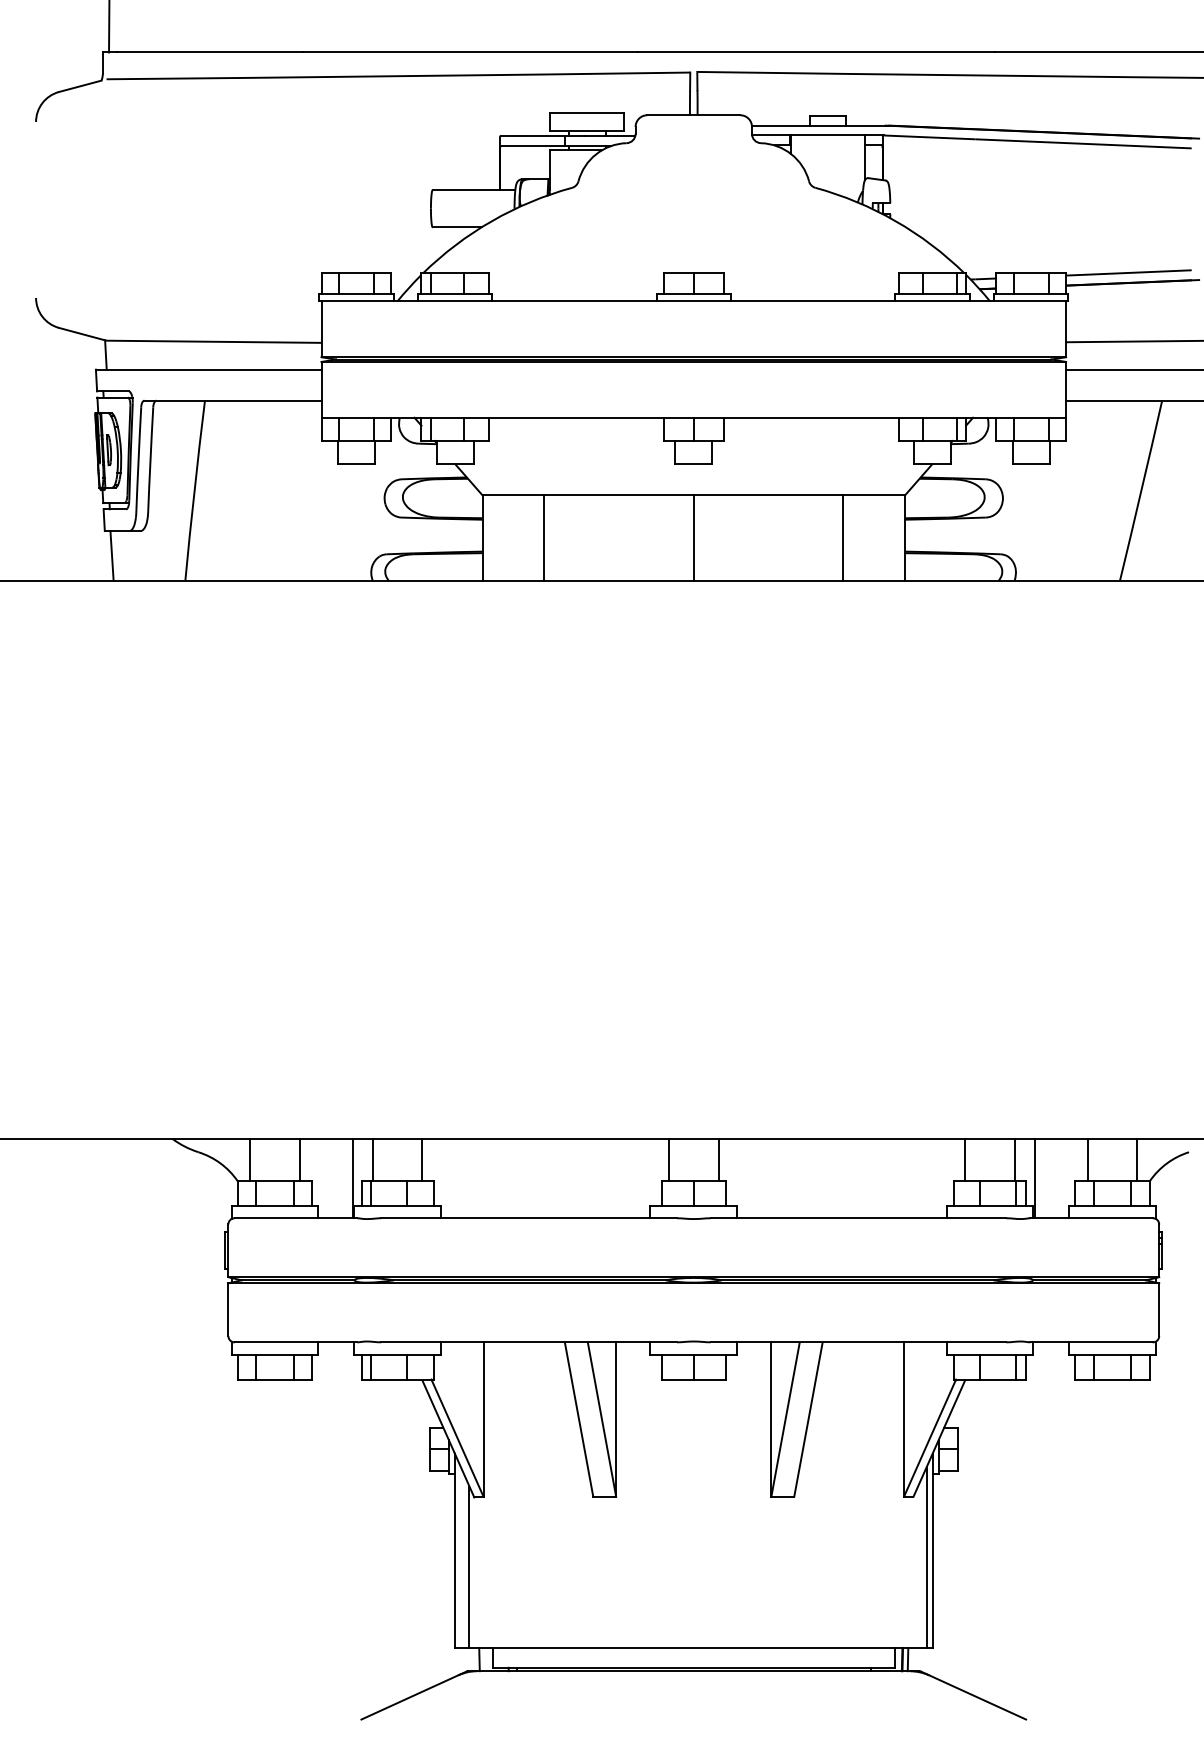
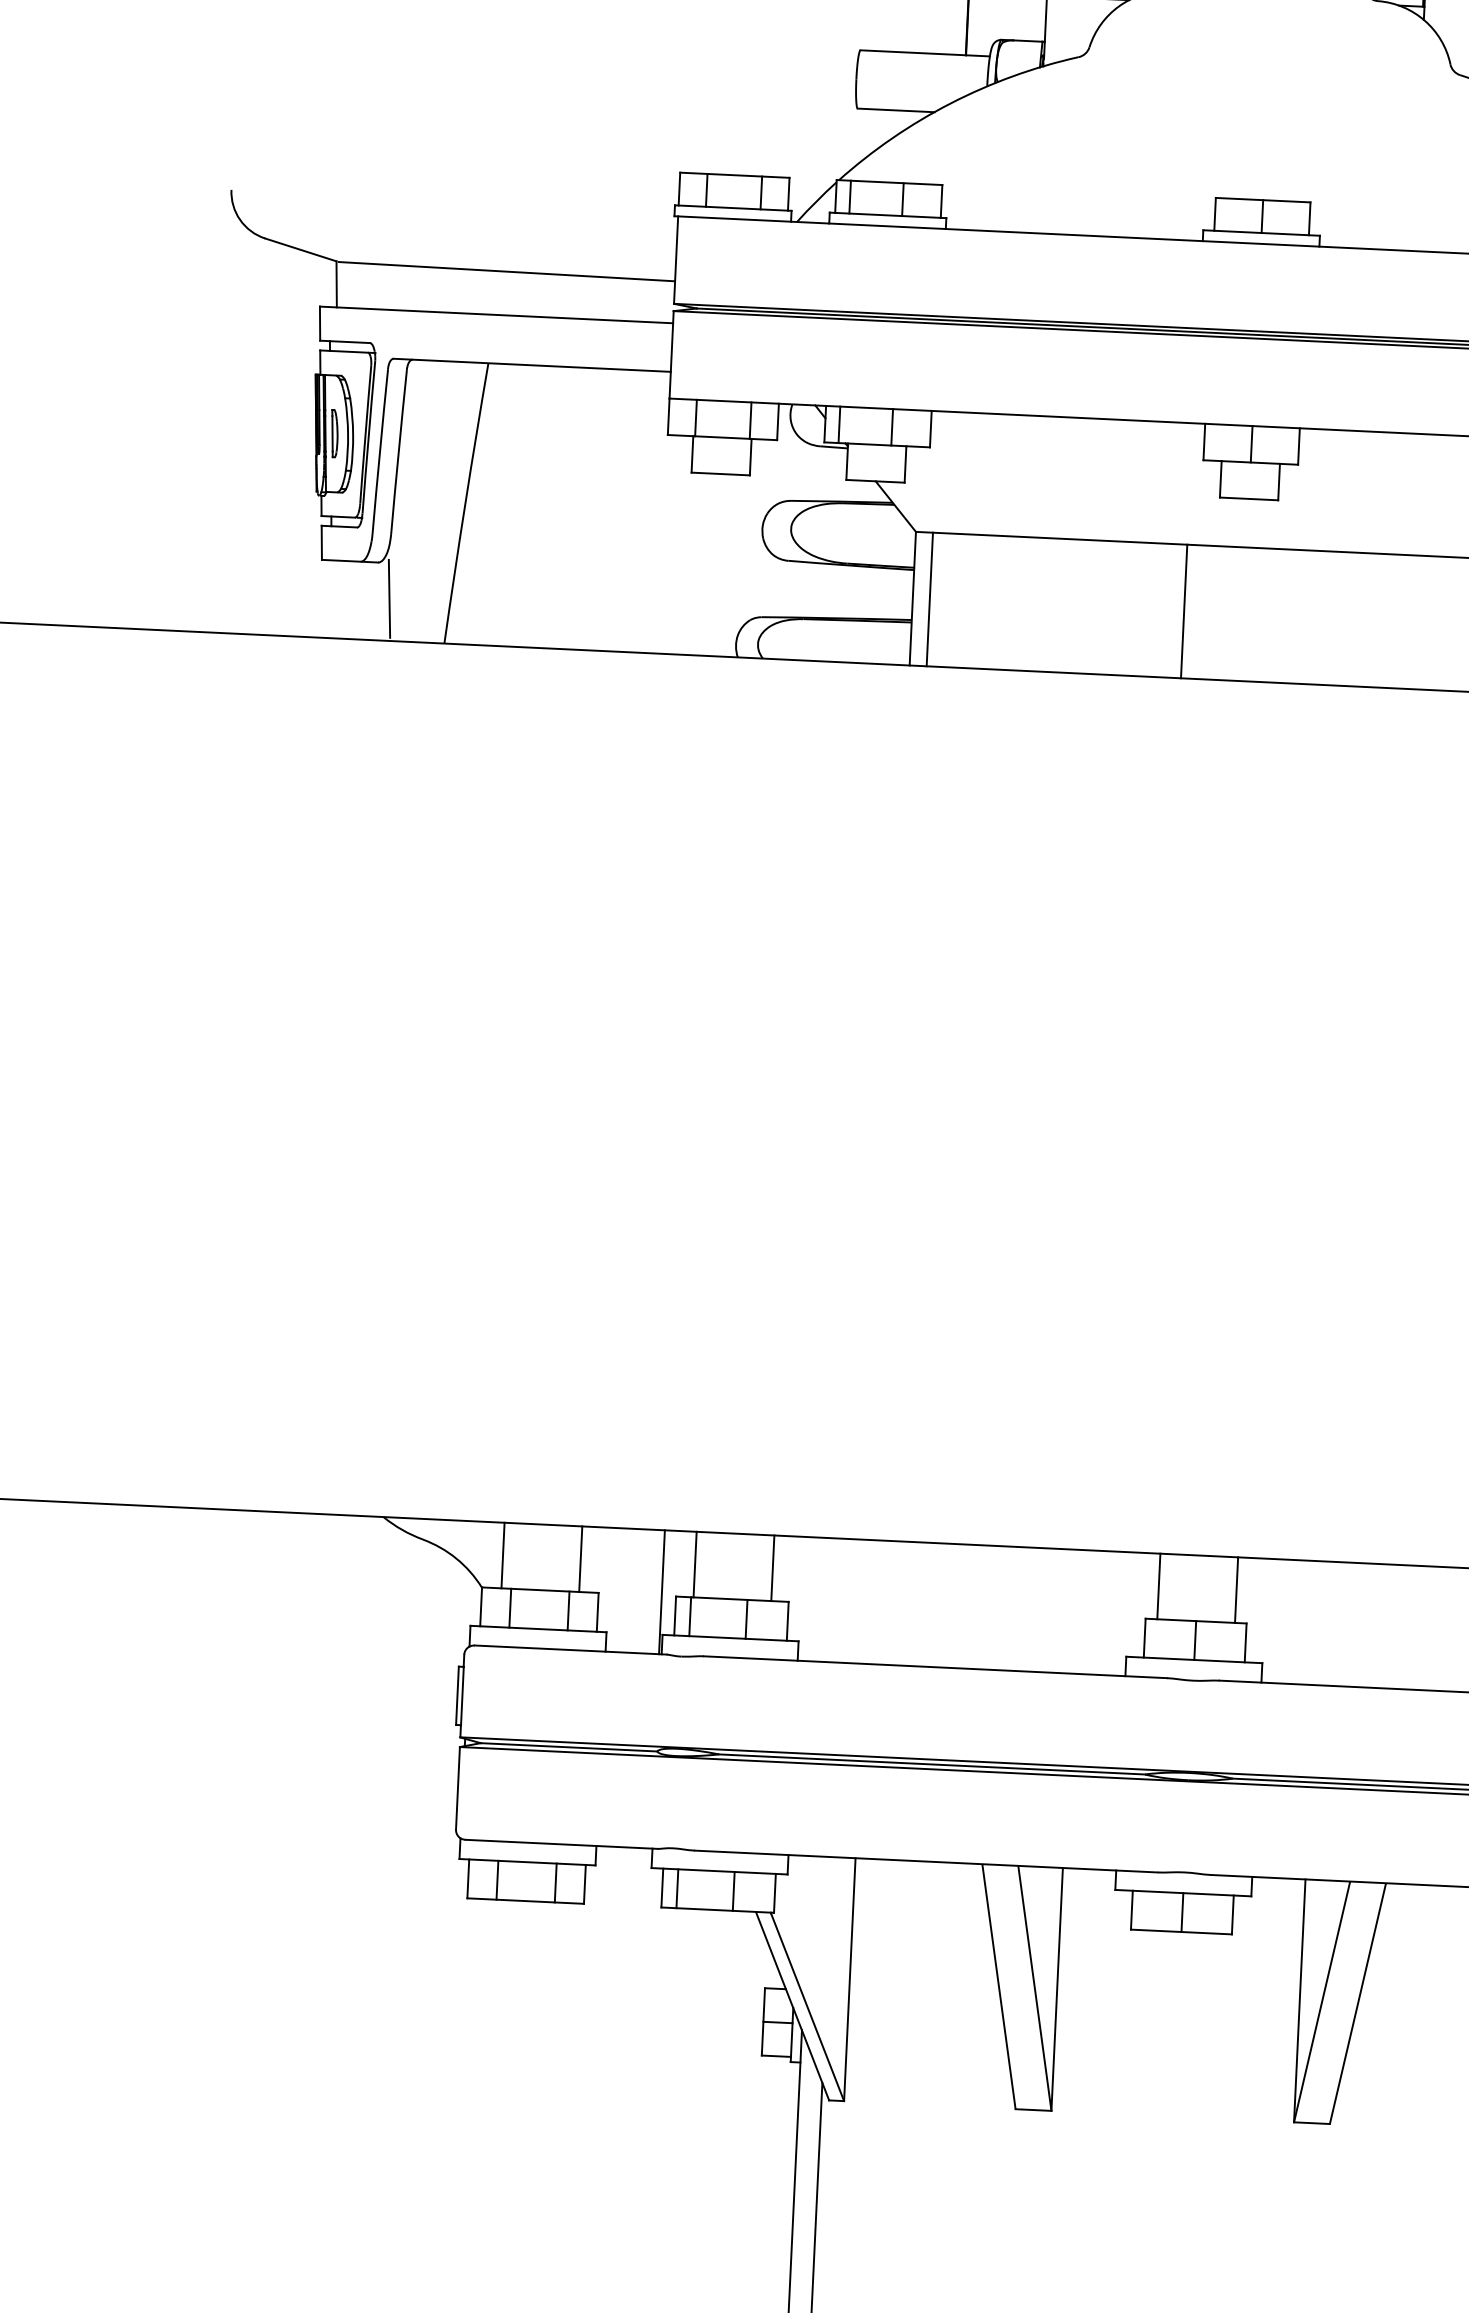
line: (544, 537) -> (930, 598), moved
line: (693, 537) -> (1183, 610), moved
line: (111, 555) -> (388, 598), moved

